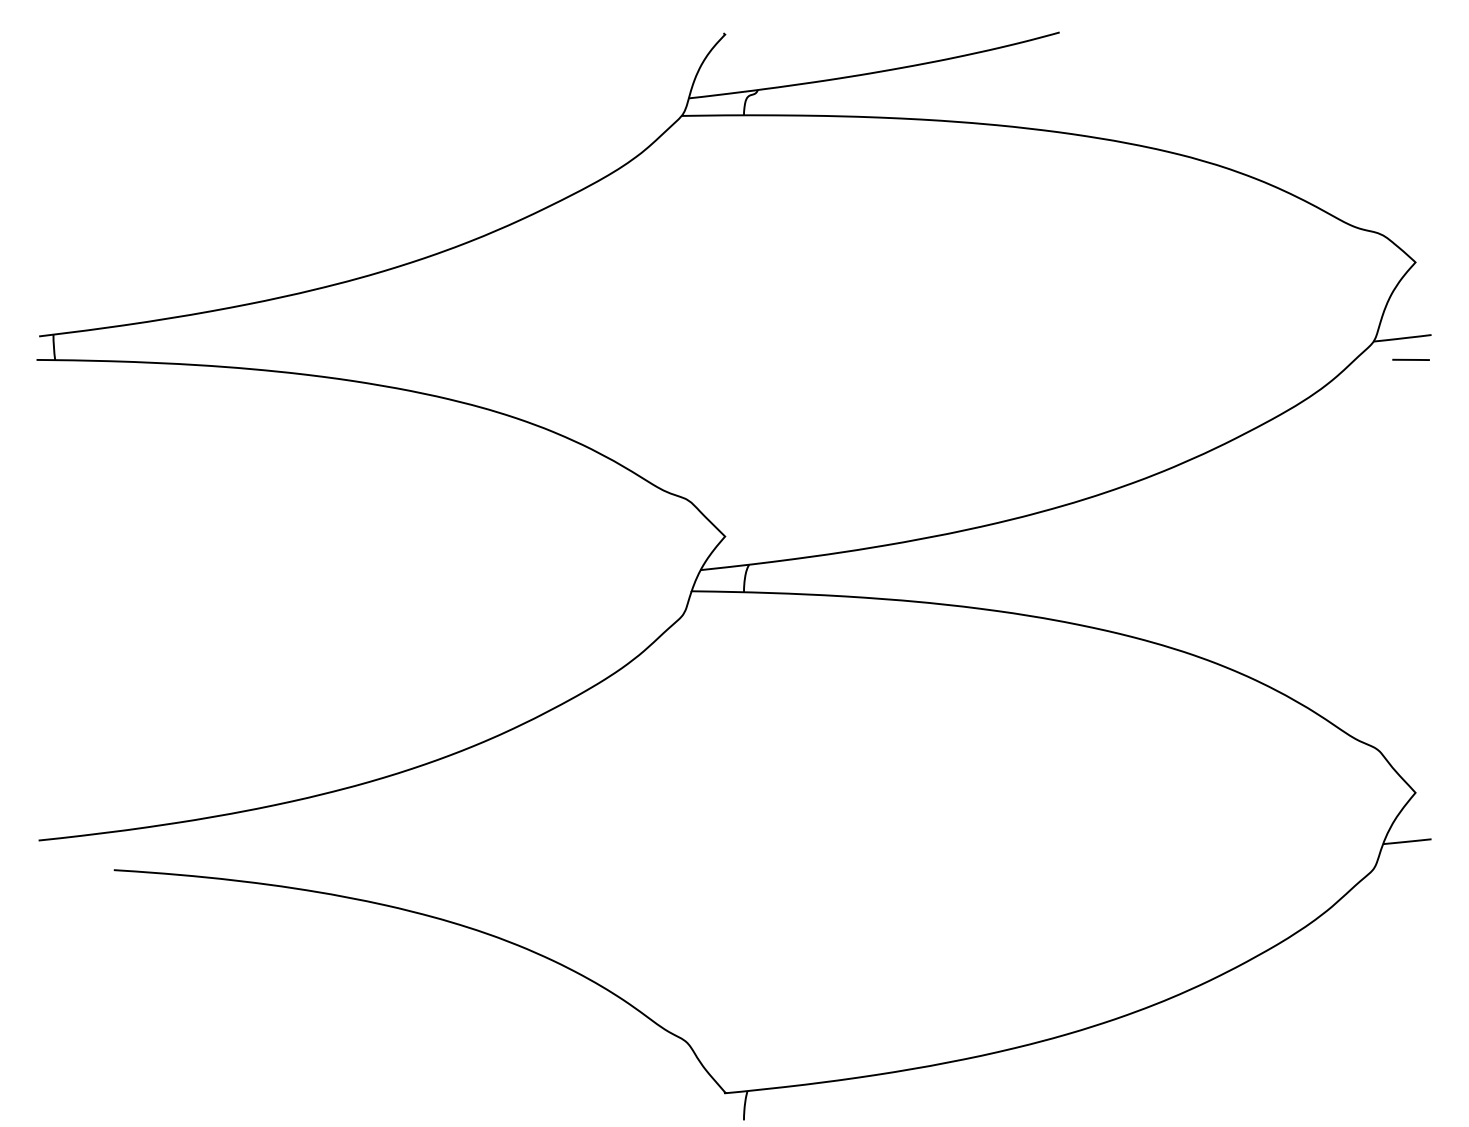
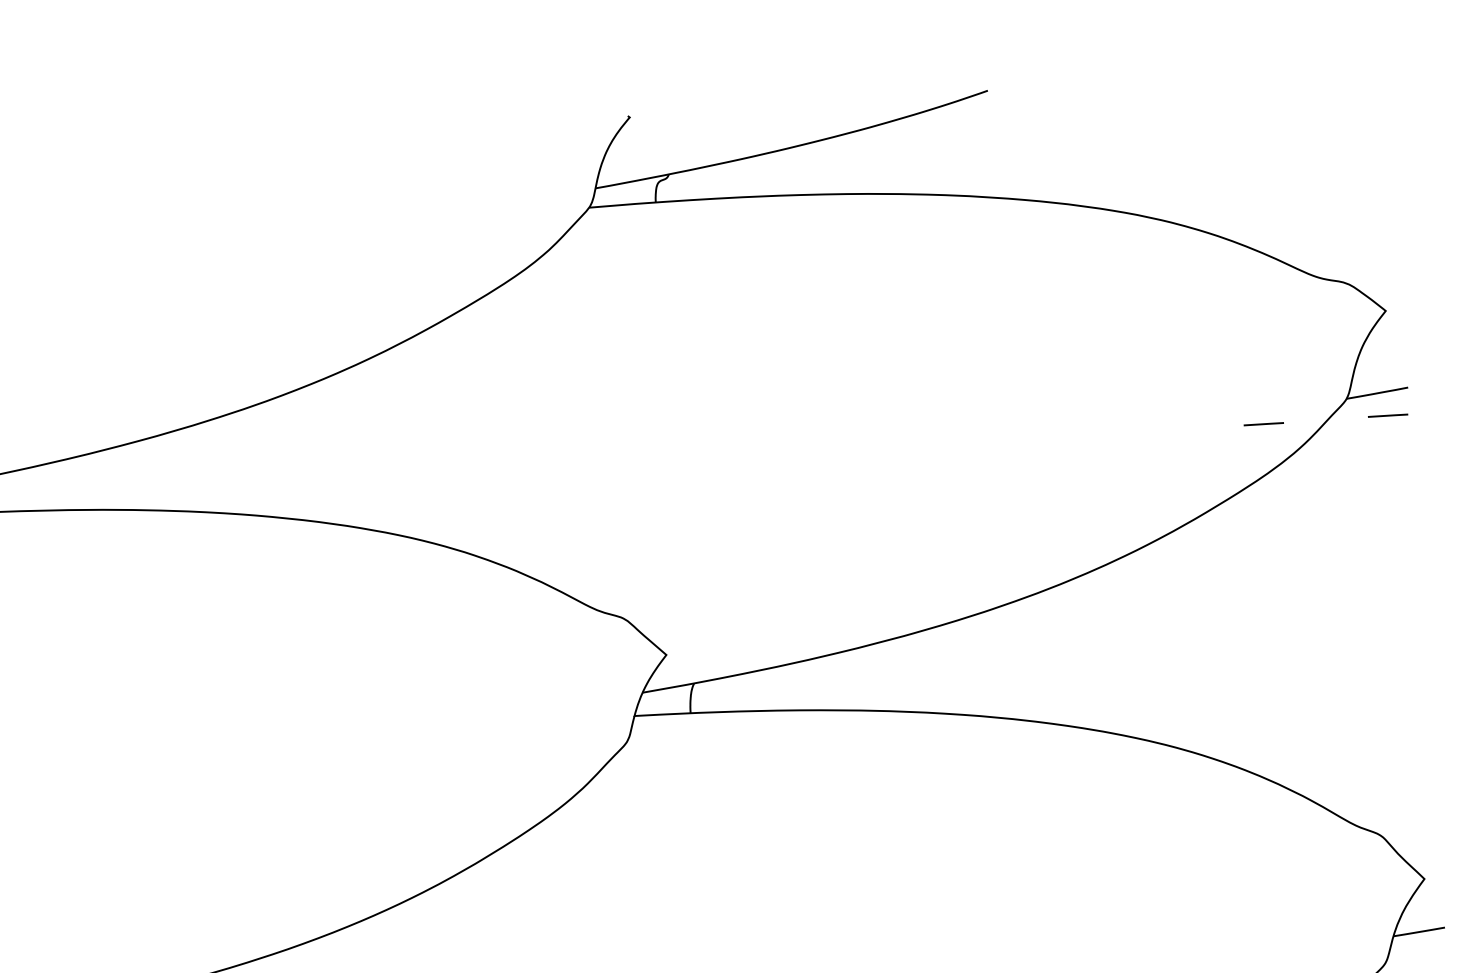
line: (1294, 359) -> (1263, 423), added

